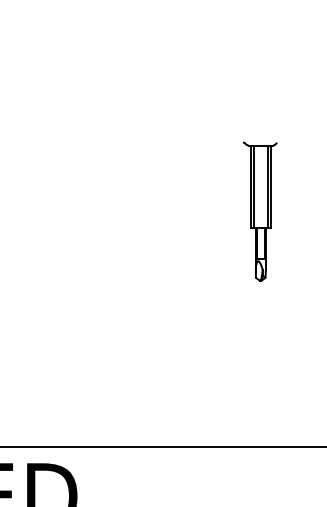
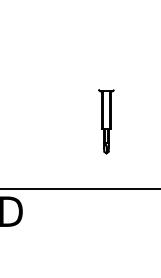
part: (260, 211) -> (106, 121), moved

